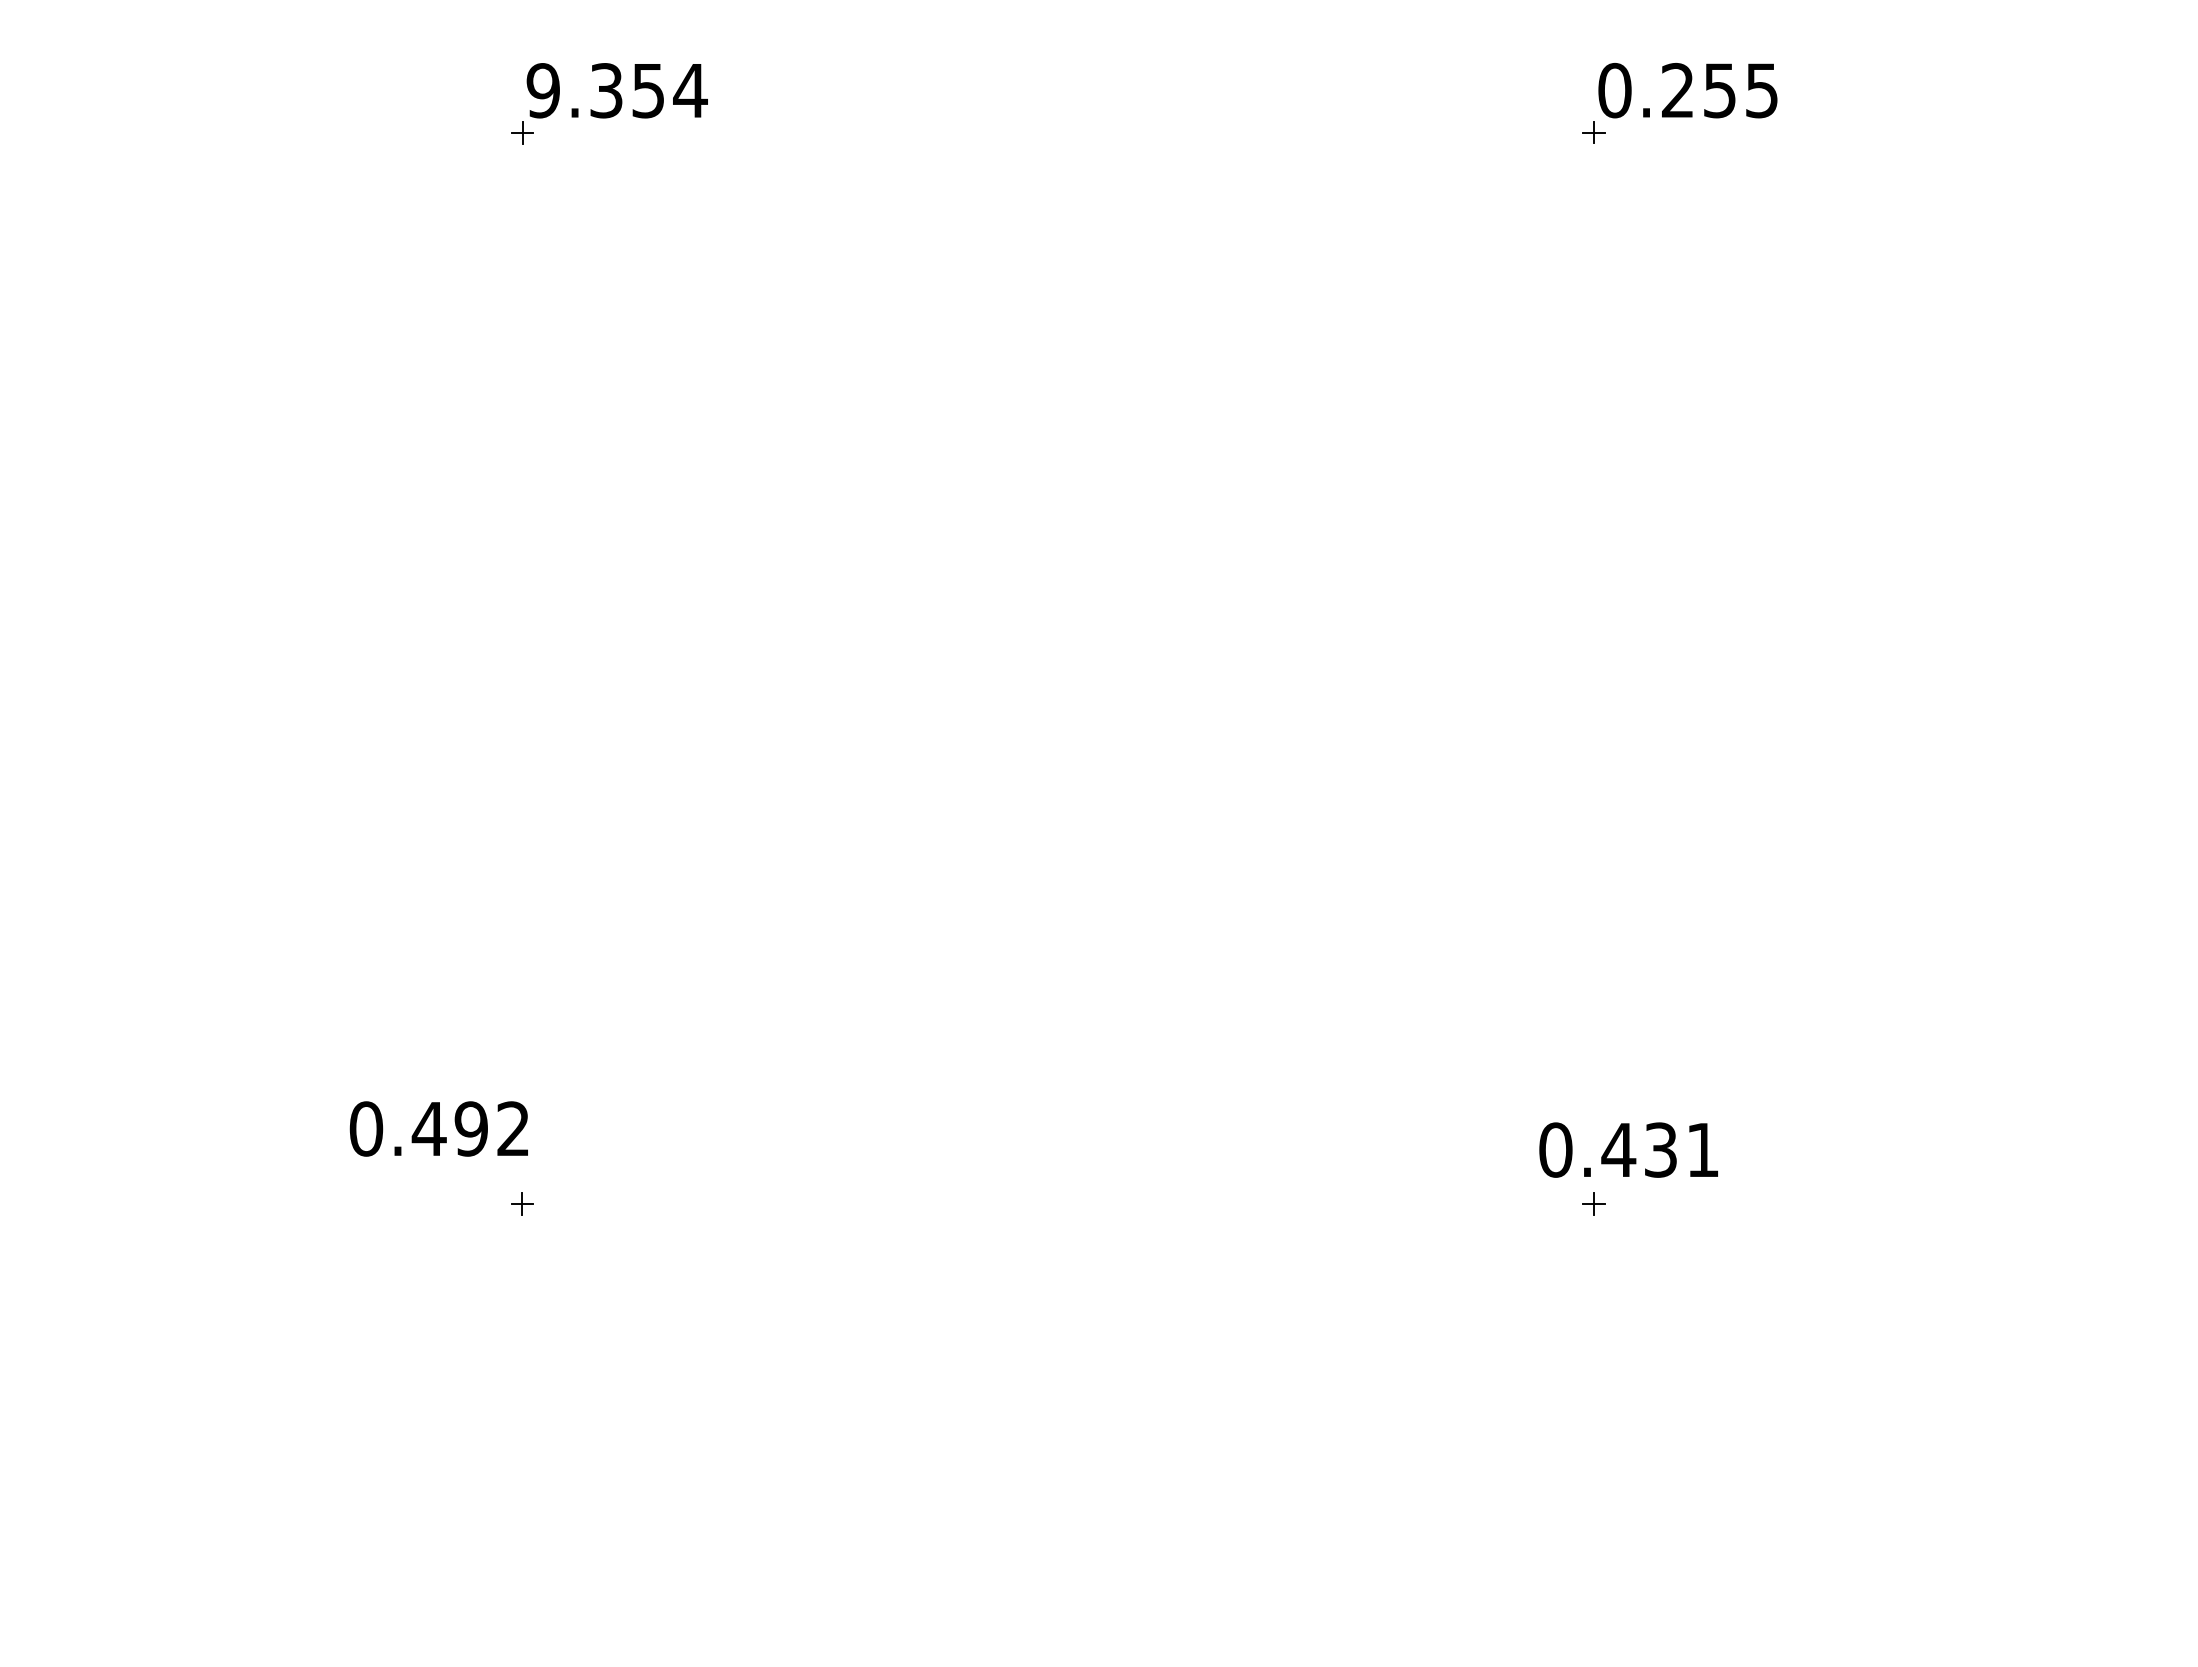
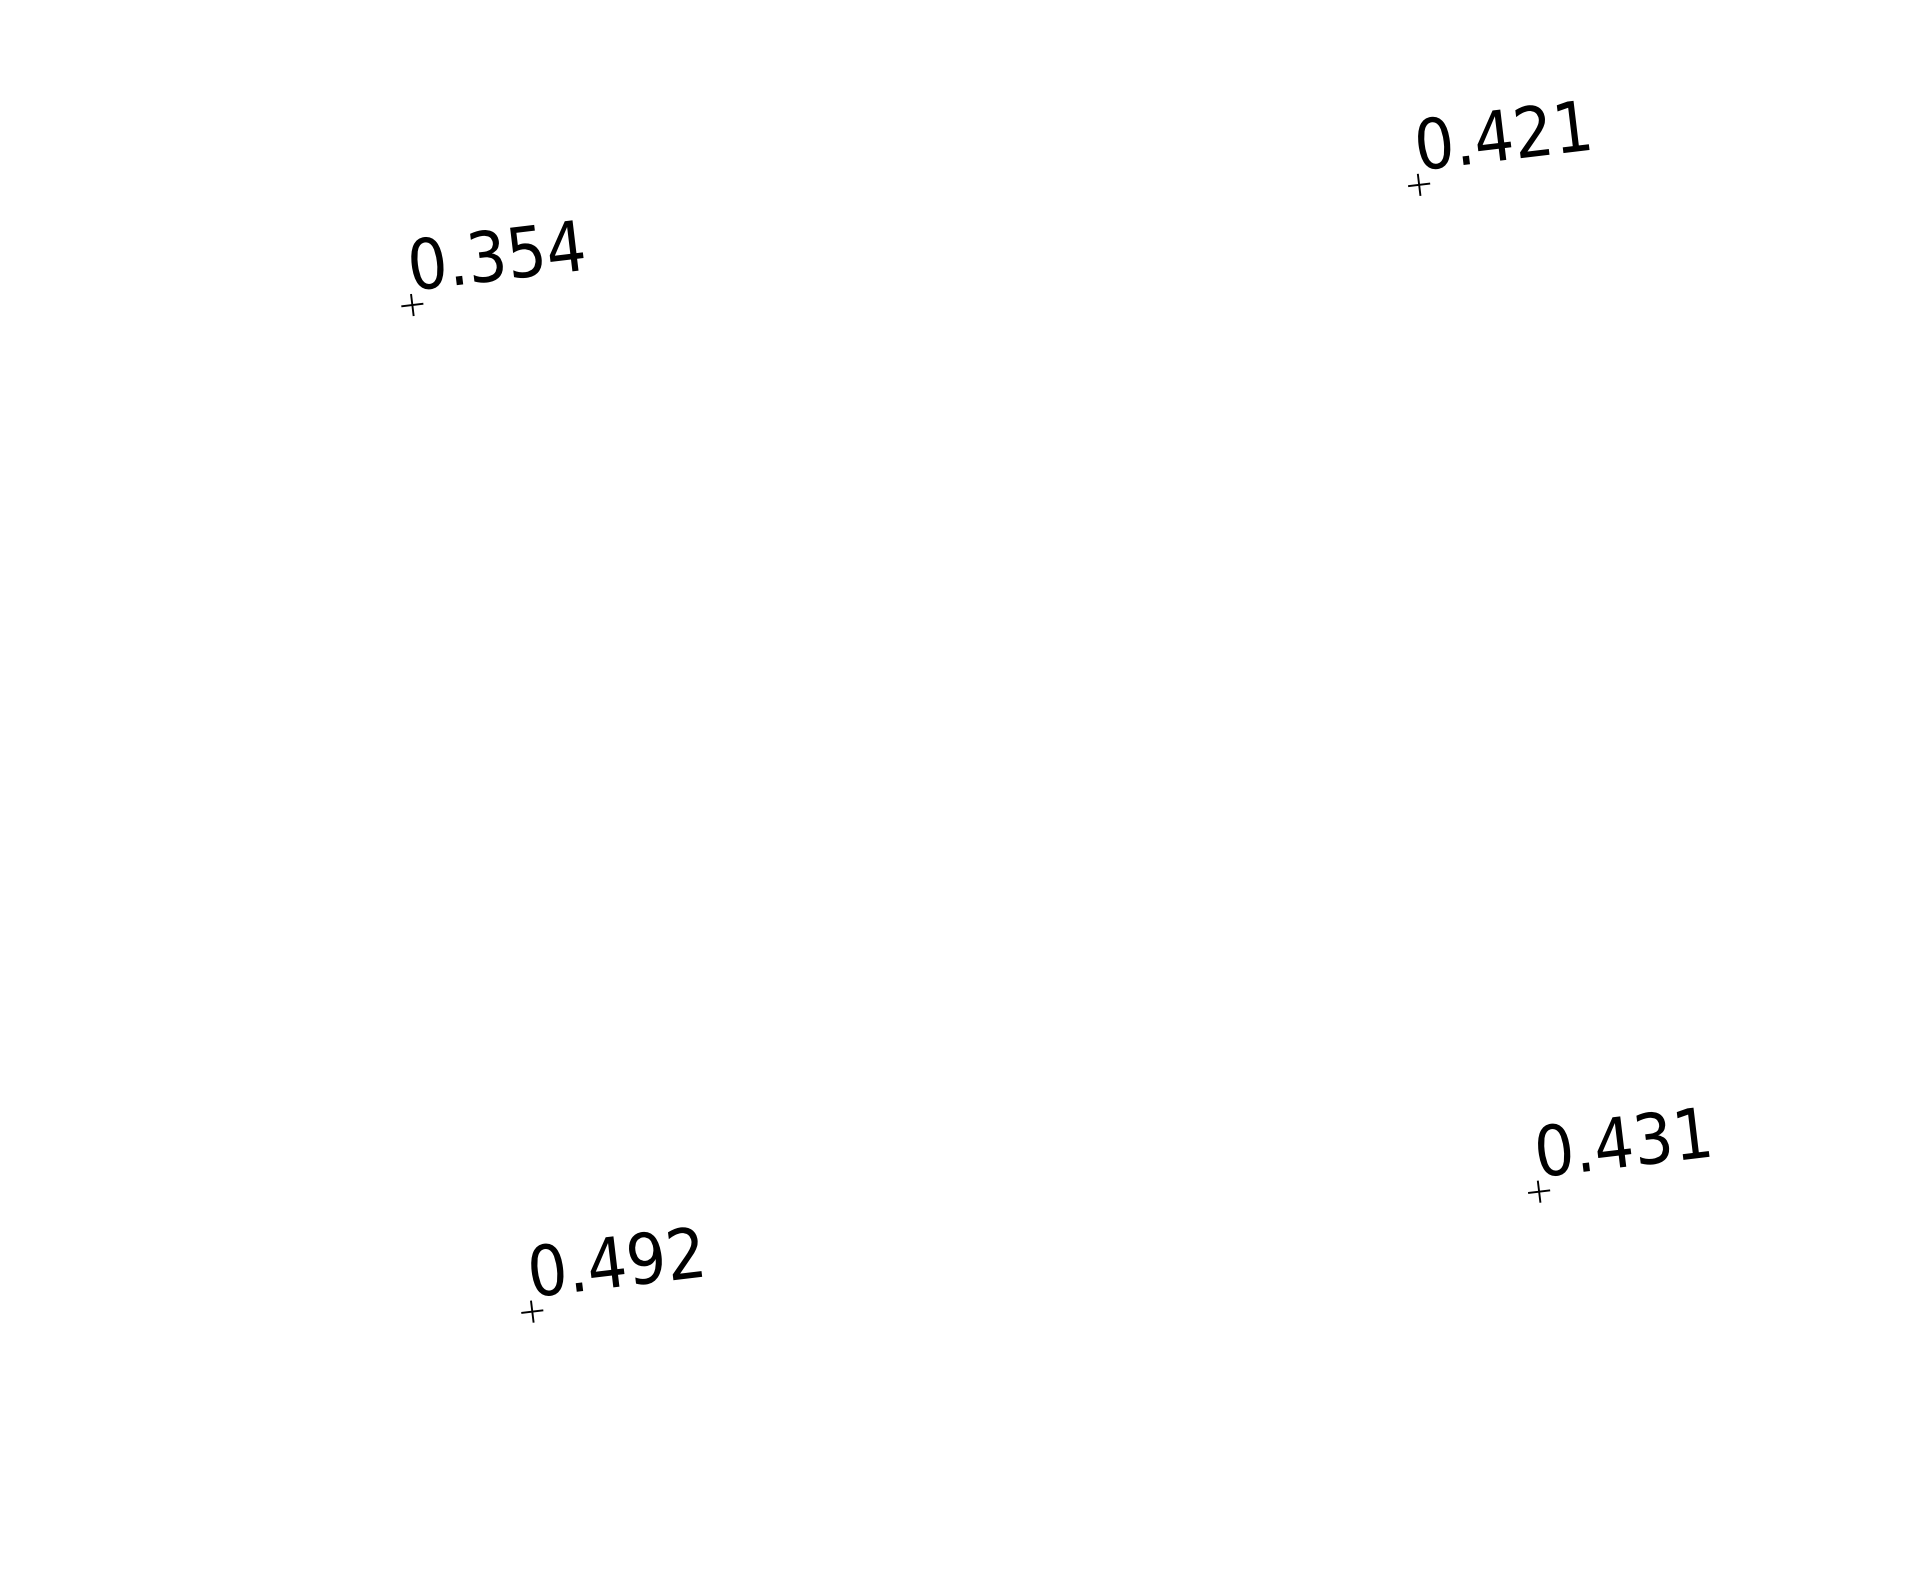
text: (543, 90) -> (427, 262), 9.354 -> 0.354
text: (1718, 90) -> (1531, 131), 0.255 -> 0.421
text: (438, 1128) -> (614, 1261), moved
text: (1628, 1149) -> (1622, 1141), moved

